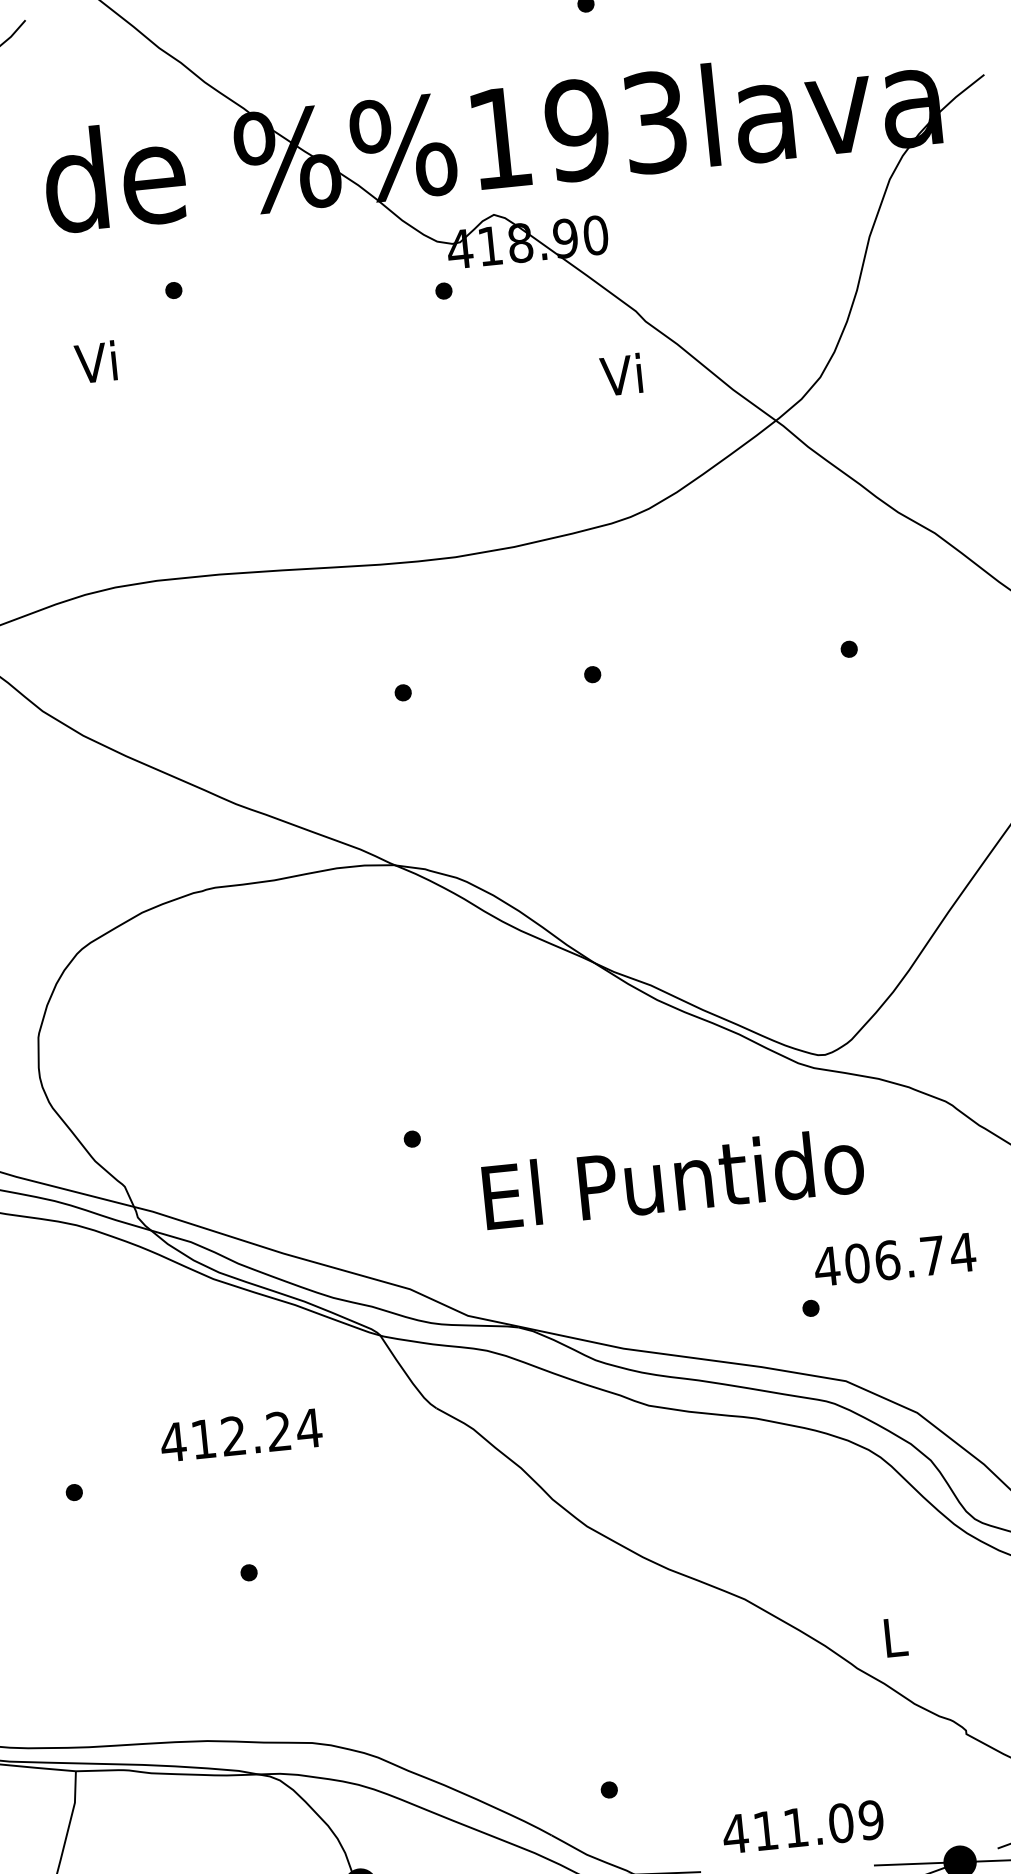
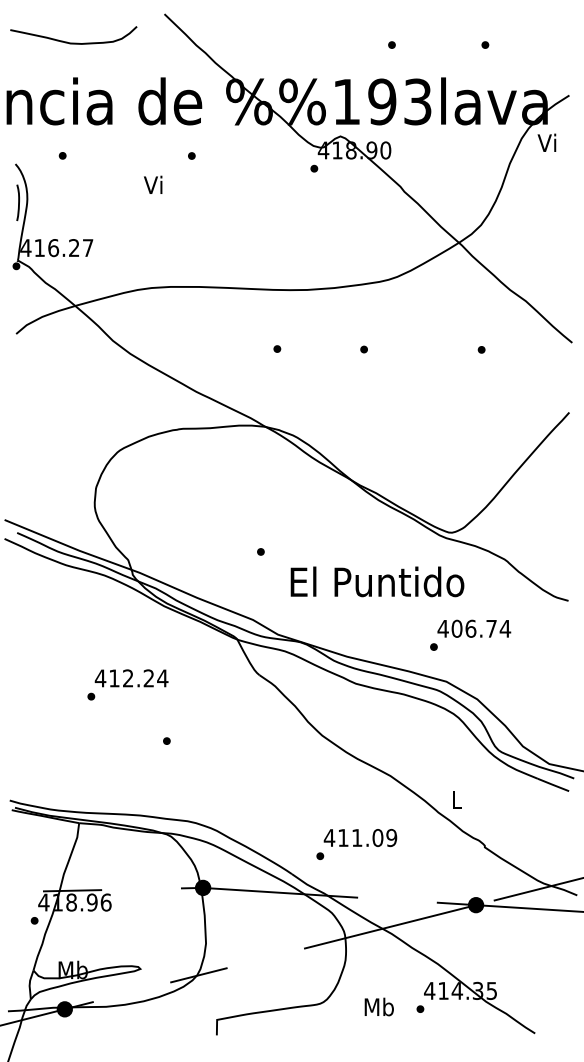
text: (620, 374) -> (546, 142), moved
text: (240, 1435) -> (131, 678), moved
text: (803, 1828) -> (360, 838), moved

